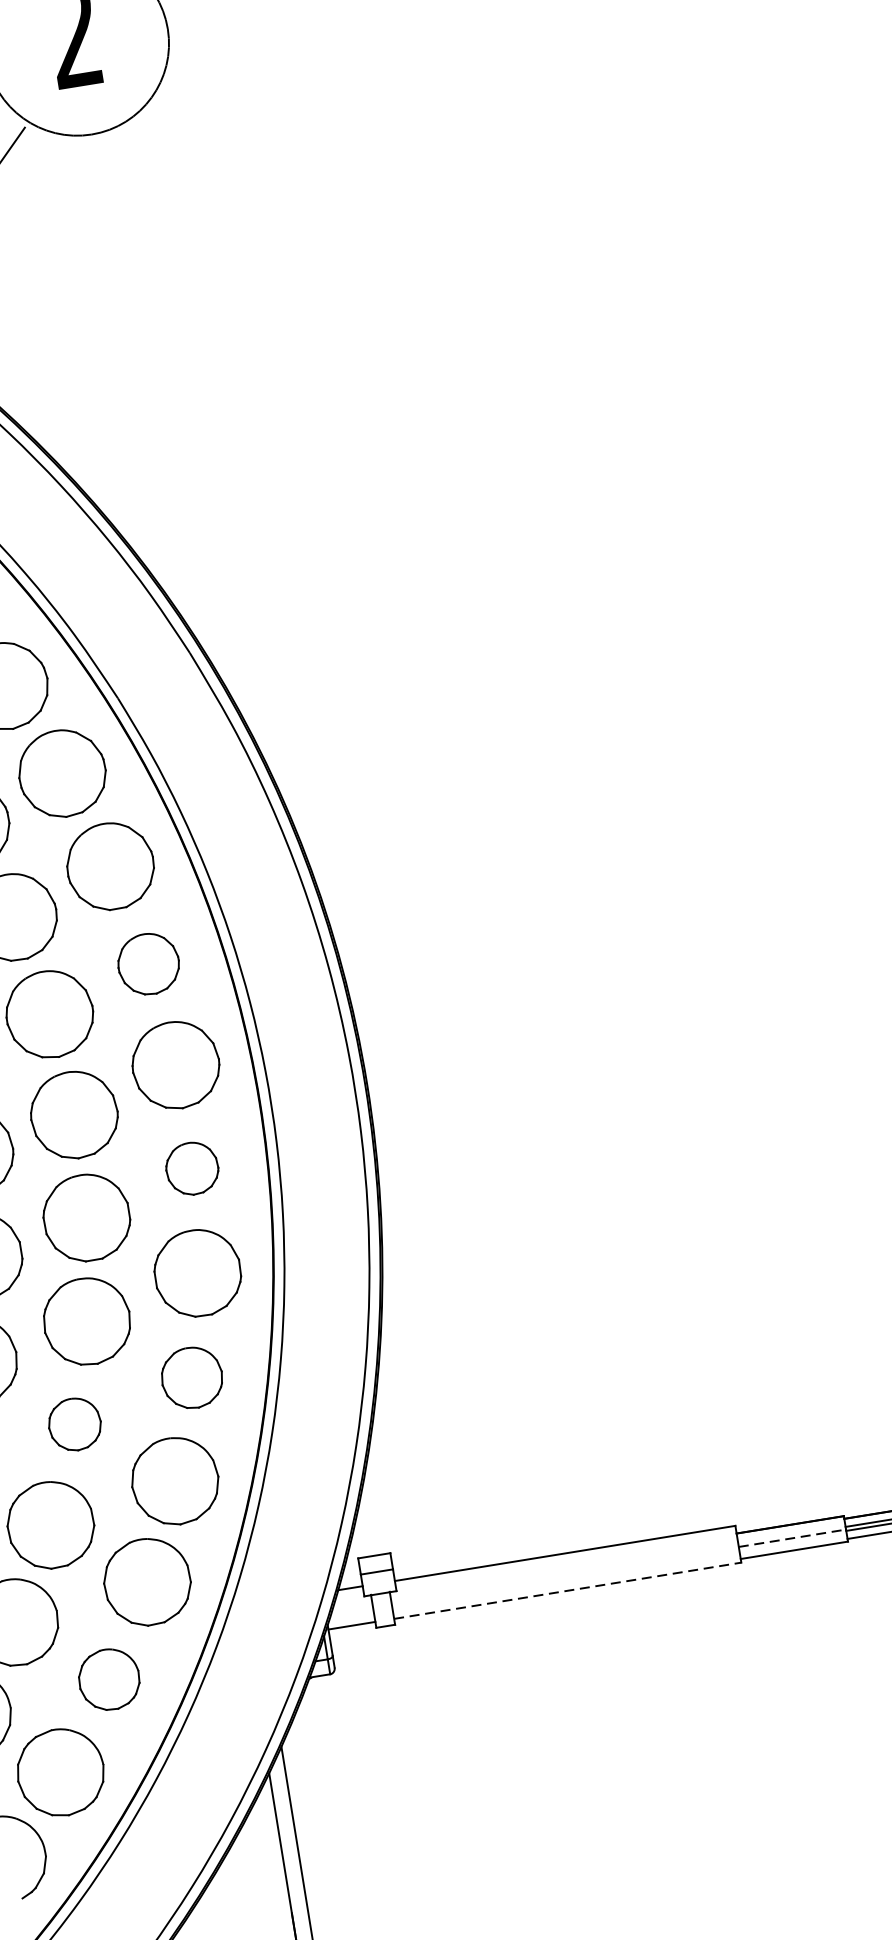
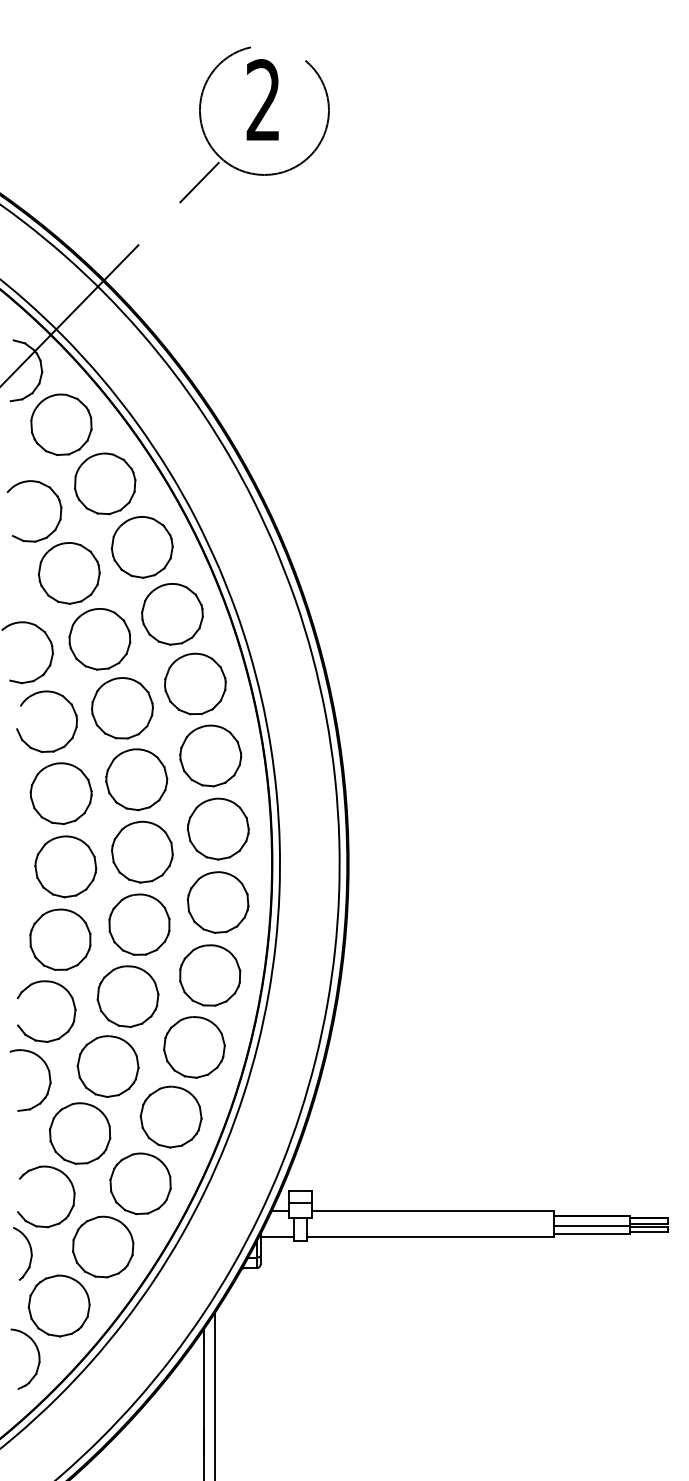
part: (148, 963) -> (210, 755), size x1.43
part: (191, 1168) -> (217, 902), size x1.67
part: (192, 1378) -> (194, 1047), size x1.43
part: (74, 1424) -> (107, 1066), size x1.67
line: (792, 1537) -> (592, 1225), dashed -> solid
line: (568, 1589) -> (431, 1236), dashed -> solid
part: (109, 1678) -> (103, 1246), size x1.43

